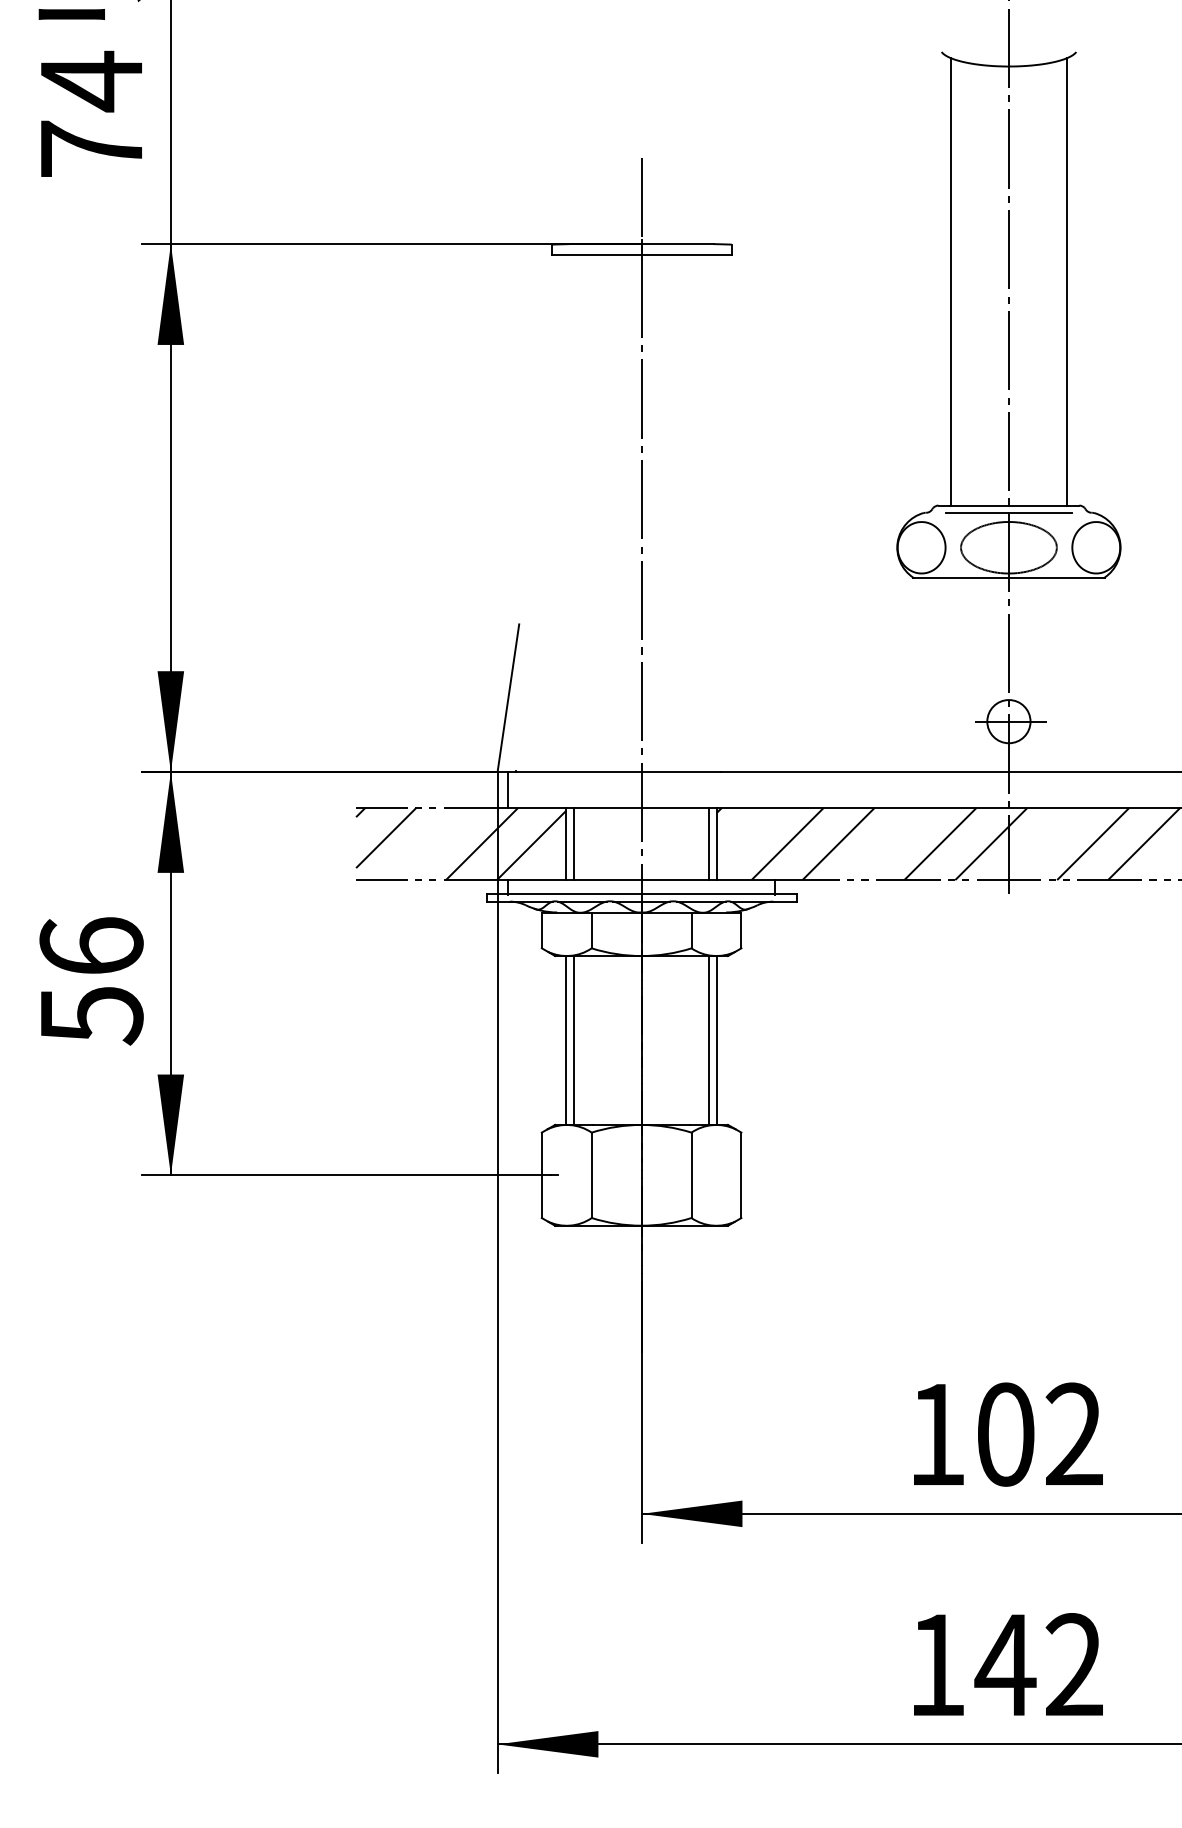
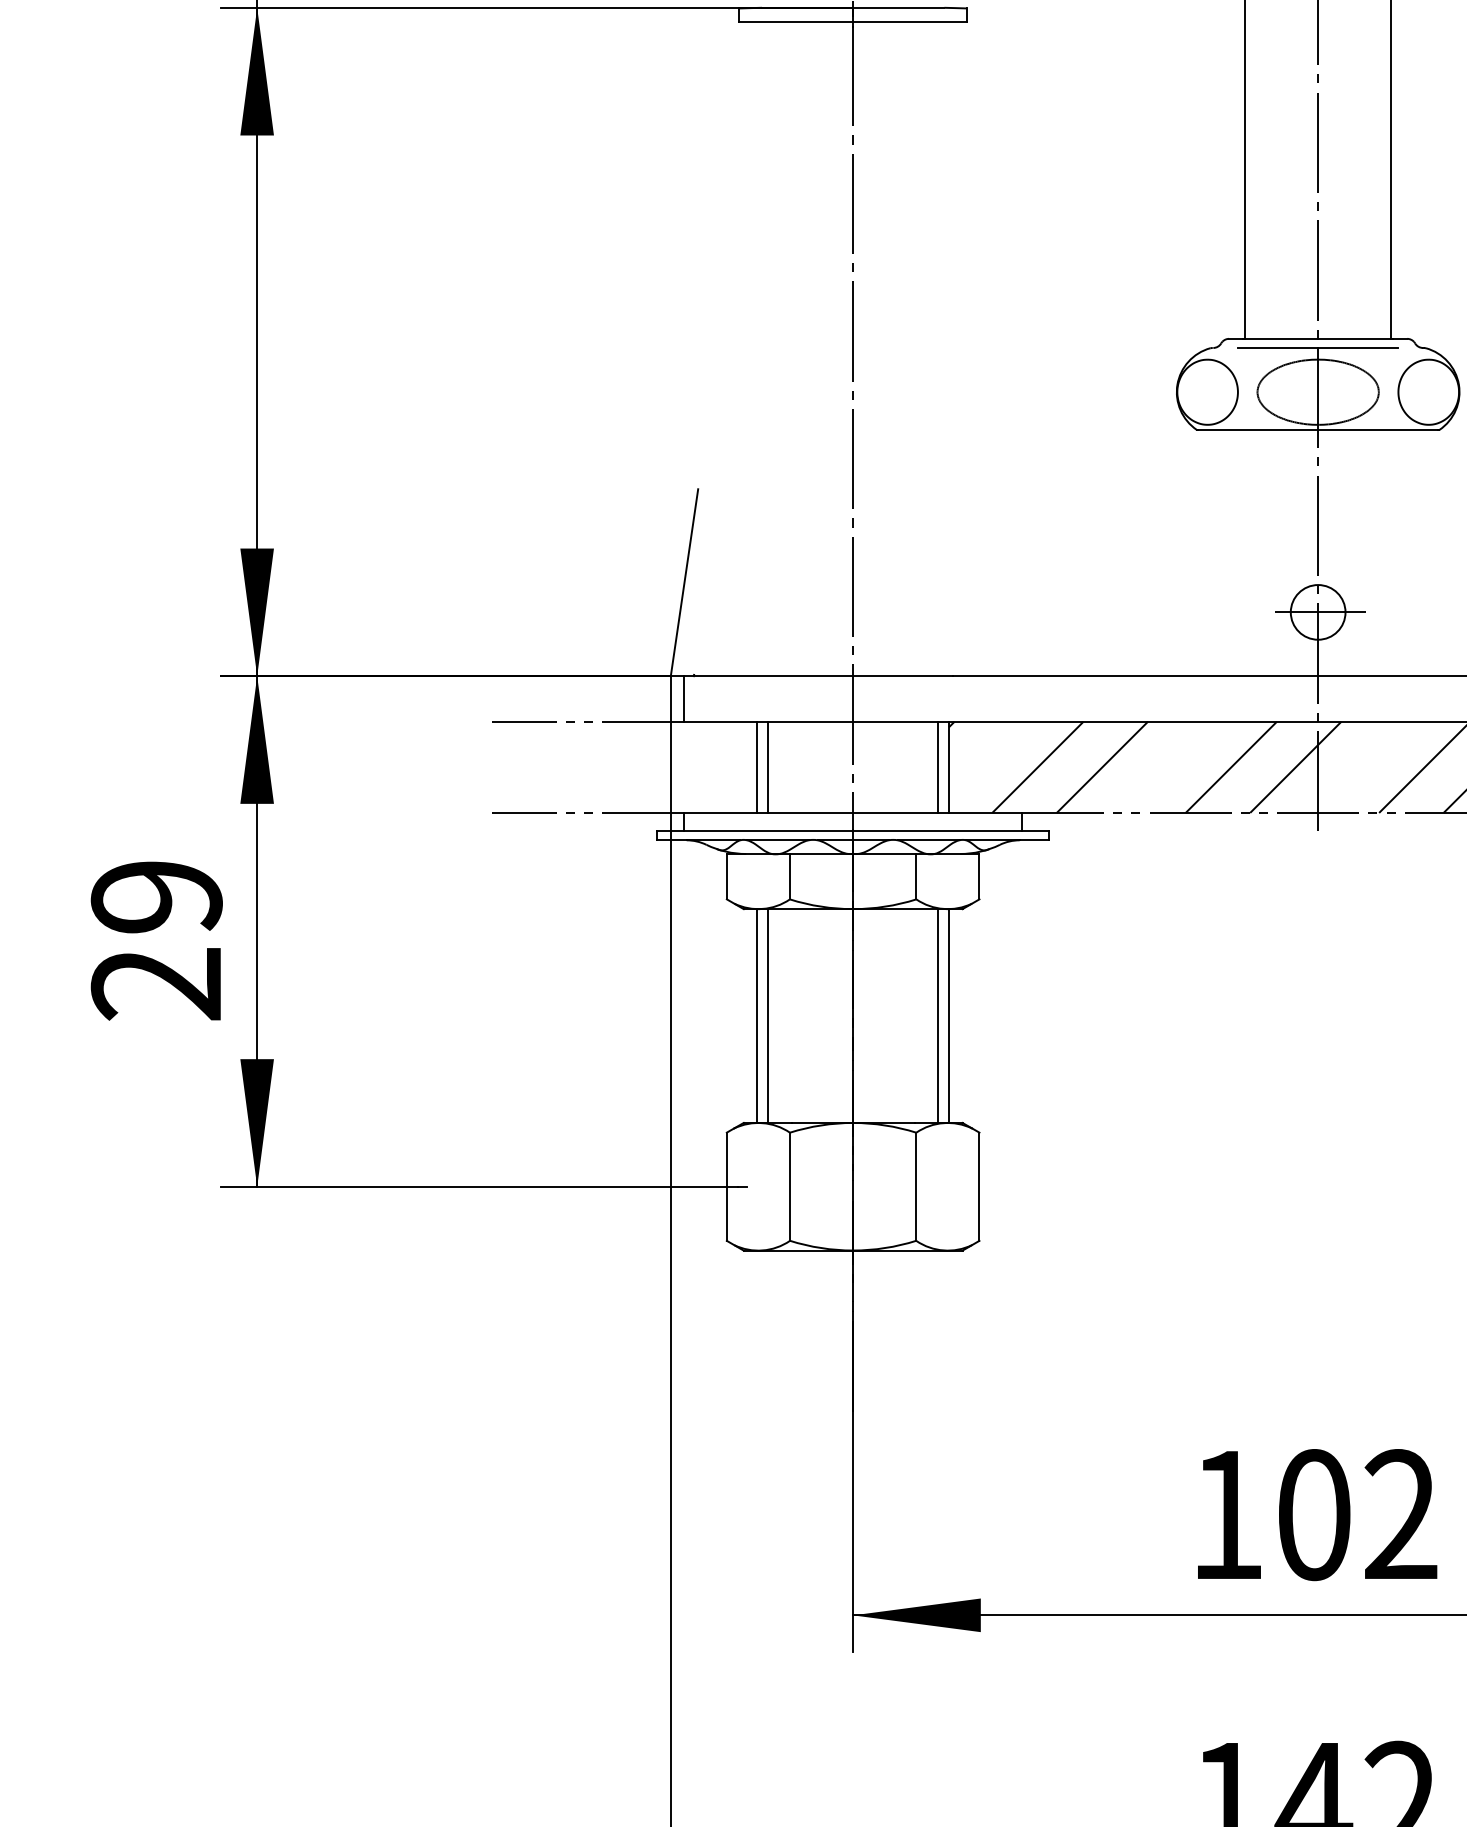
hatch: (461, 844) -> (625, 767), removed
text: (91, 981) -> (156, 941), 56 -> 29

